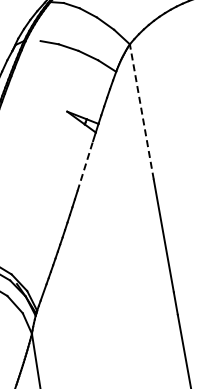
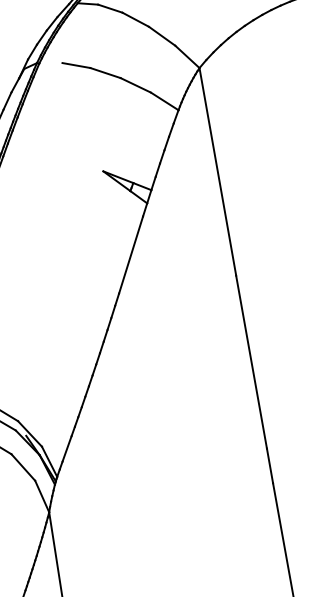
line: (141, 111) -> (217, 171), dashed -> solid
line: (85, 165) -> (131, 253), dashed -> solid

